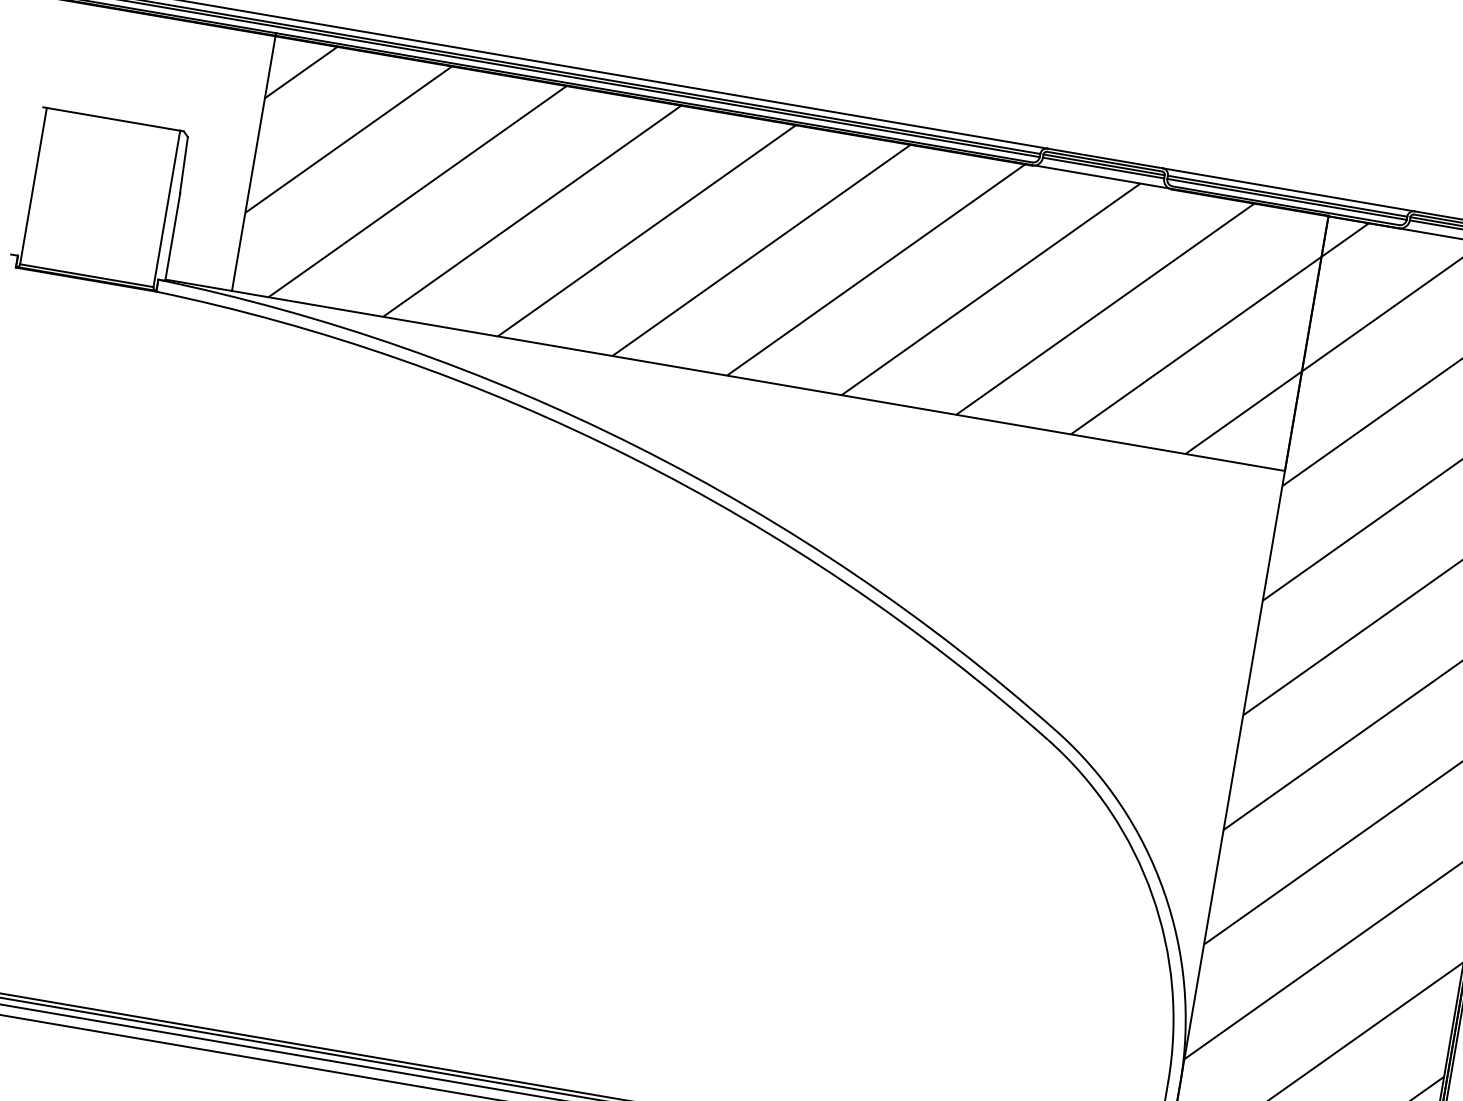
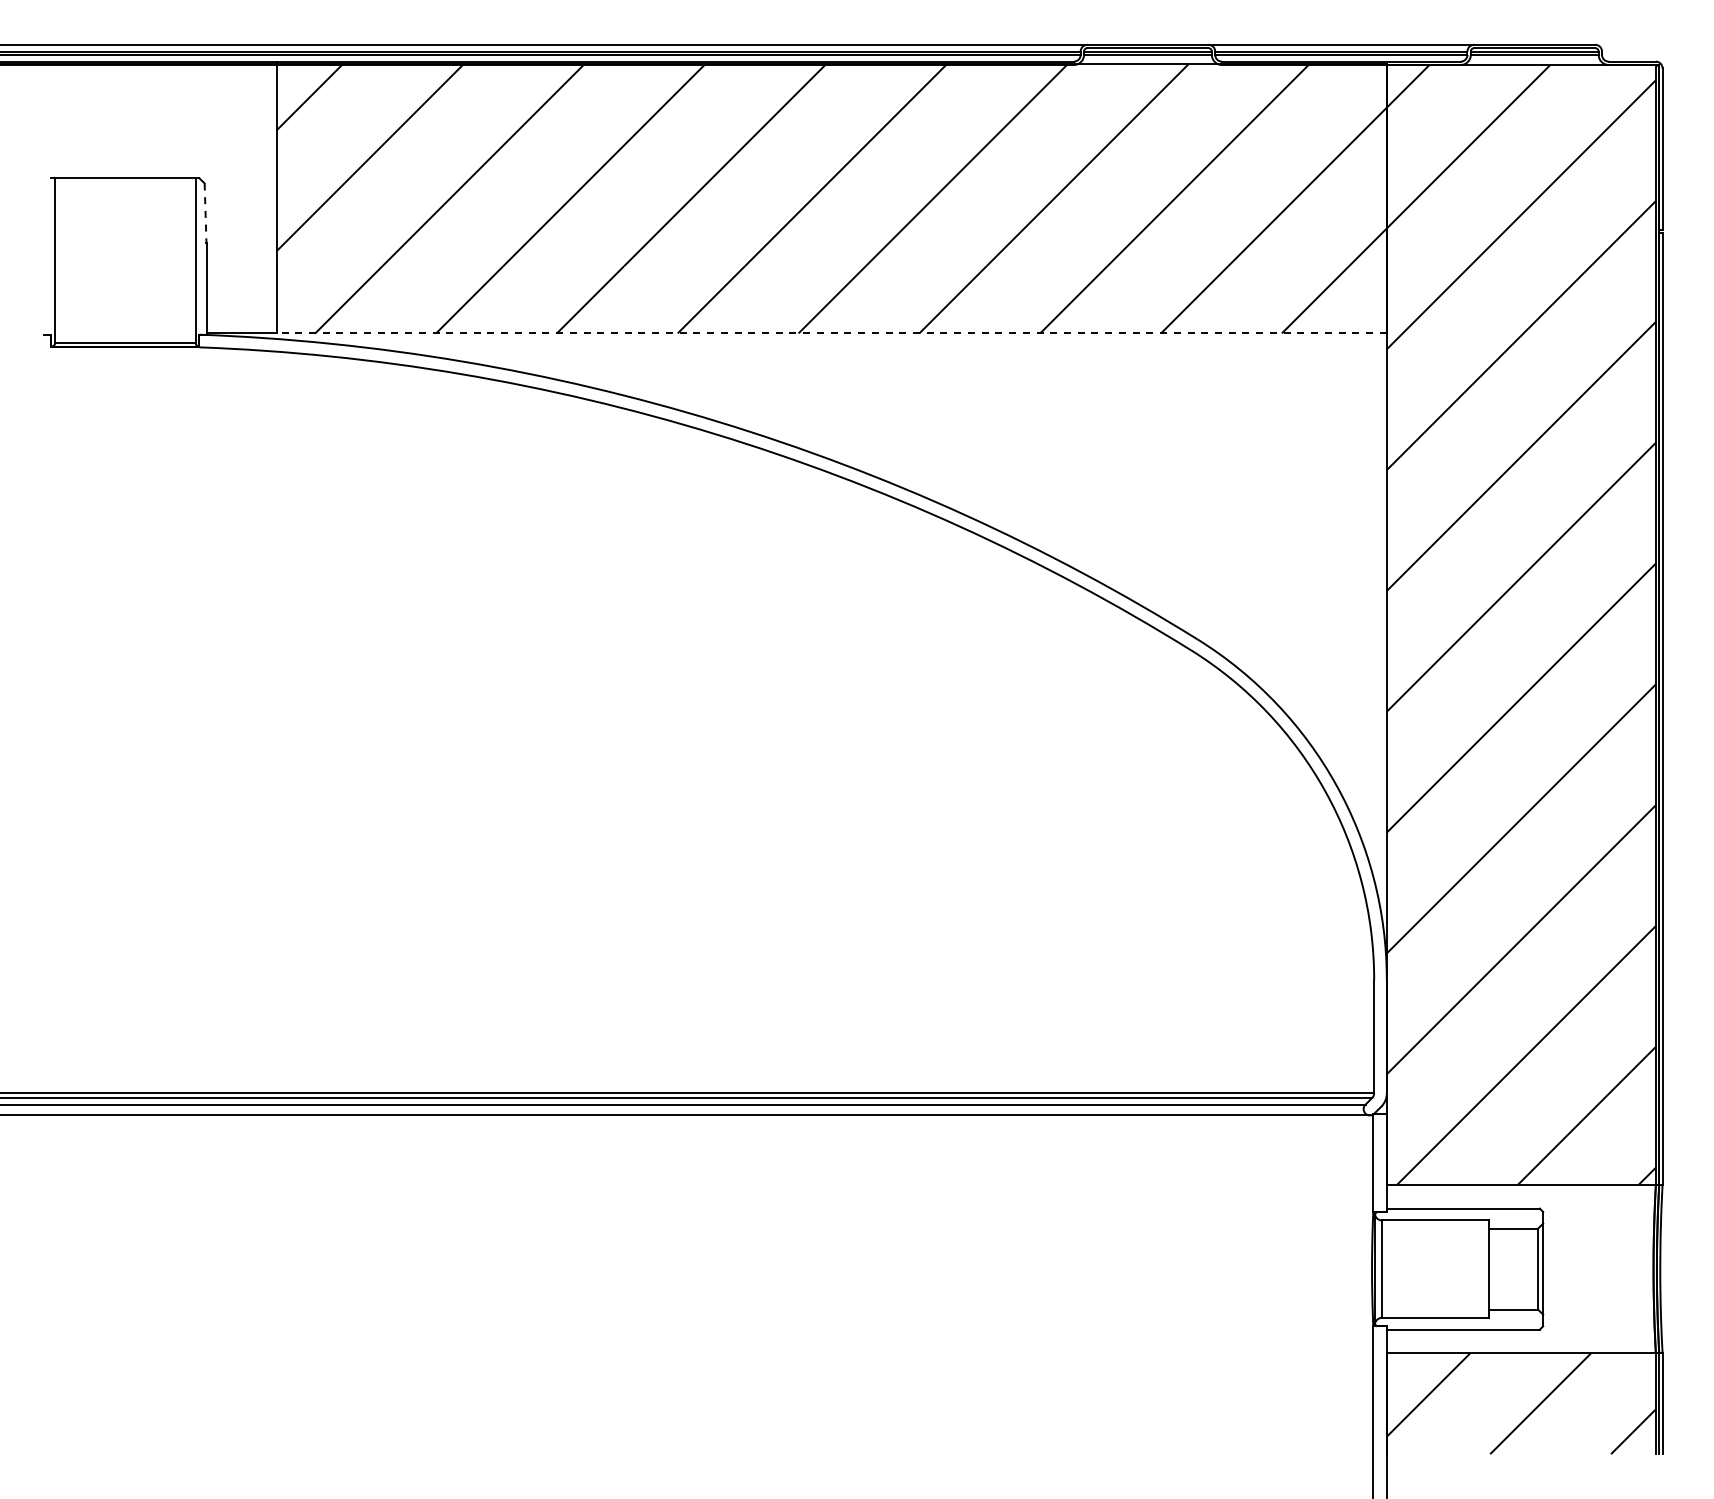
line: (183, 165) -> (205, 213), solid -> dashed
line: (758, 381) -> (831, 333), solid -> dashed

